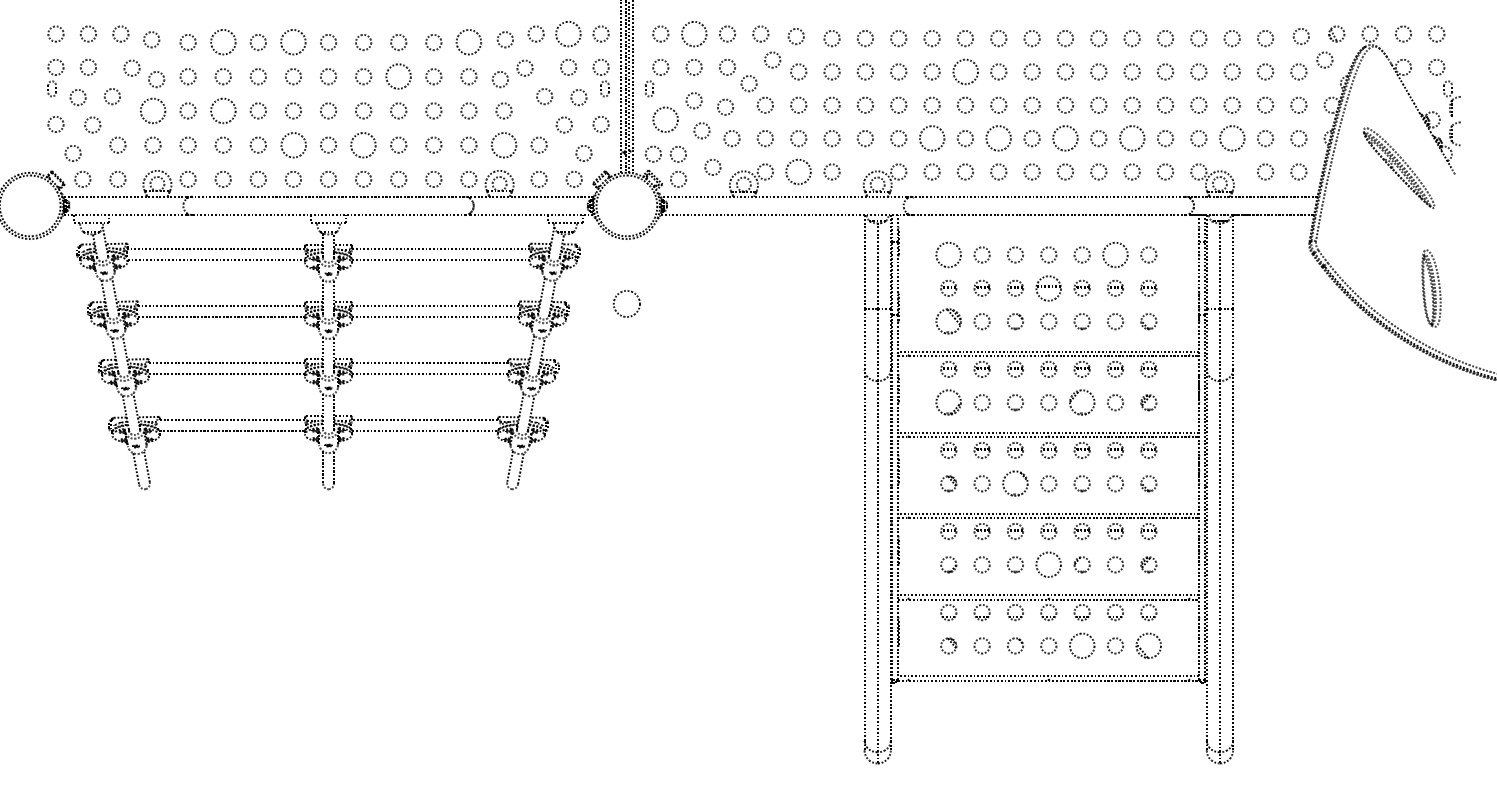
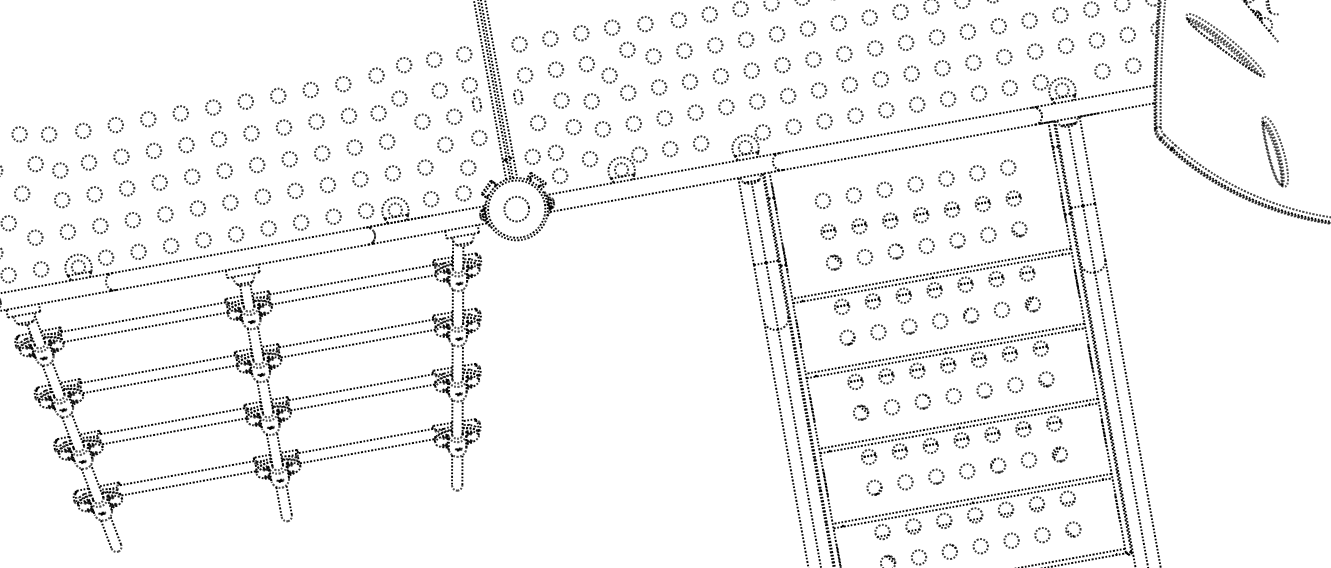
circle: (568, 33) -> (433, 59), size x0.62
circle: (693, 33) -> (549, 38), size x0.62
circle: (222, 42) -> (115, 125), size x0.62
circle: (293, 42) -> (180, 113), size x0.62
circle: (468, 42) -> (342, 84), size x0.62
circle: (964, 71) -> (806, 28), size x0.62
circle: (398, 76) -> (283, 127), size x0.62
circle: (152, 110) -> (61, 199), size x0.62
circle: (222, 110) -> (126, 188), size x0.62
circle: (664, 119) -> (537, 122), size x0.62
circle: (931, 138) -> (787, 95), size x0.62
circle: (998, 138) -> (849, 84), size x0.62
circle: (1065, 138) -> (911, 73), size x0.62
circle: (1131, 138) -> (972, 62), size x0.62
circle: (1231, 138) -> (1065, 46), size x0.62
circle: (292, 144) -> (196, 208), size x0.62
circle: (363, 144) -> (262, 196), size x0.62
circle: (503, 144) -> (392, 172), size x0.62
circle: (798, 171) -> (669, 148), size x0.62
circle: (948, 254) -> (822, 200), size x0.62
circle: (1115, 254) -> (977, 172), size x0.62
part: (1048, 287) -> (920, 214), size x0.62
circle: (626, 303) -> (516, 208), moved
part: (948, 321) -> (833, 262), size x0.62
circle: (948, 402) -> (847, 337), size x0.62
circle: (1081, 402) -> (970, 315), size x0.62
circle: (1015, 483) -> (922, 401), size x0.62
circle: (1048, 564) -> (966, 470), size x0.62
circle: (1081, 645) -> (1010, 540), size x0.62
part: (1148, 645) -> (1072, 529), size x0.62

